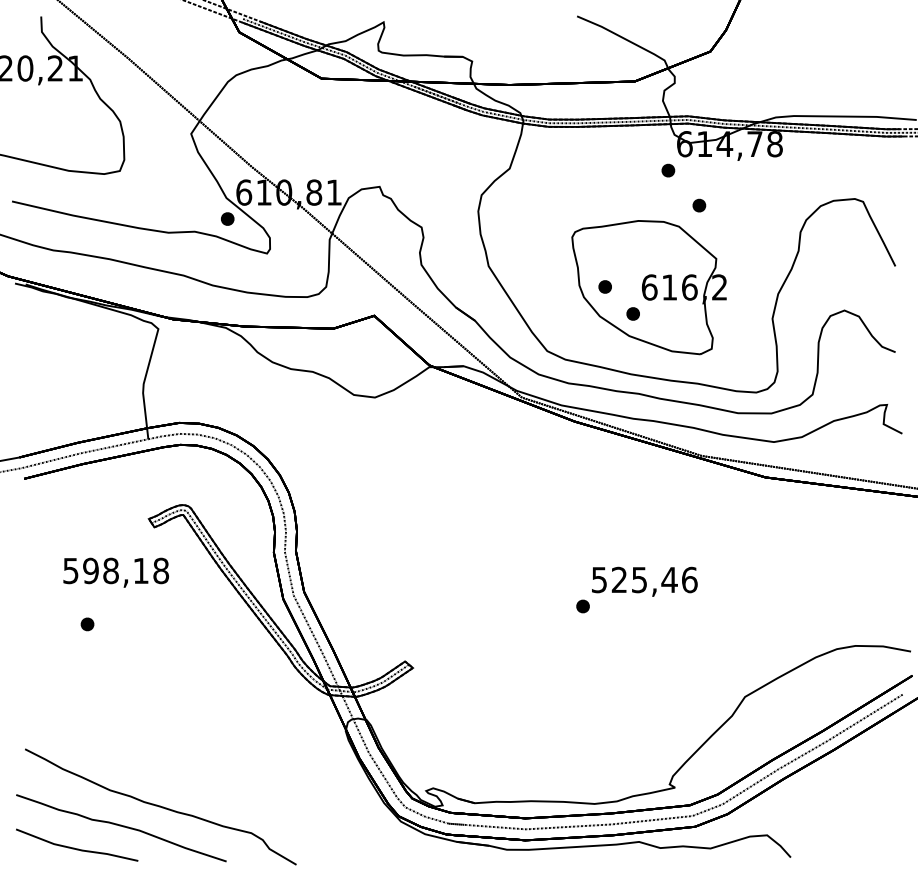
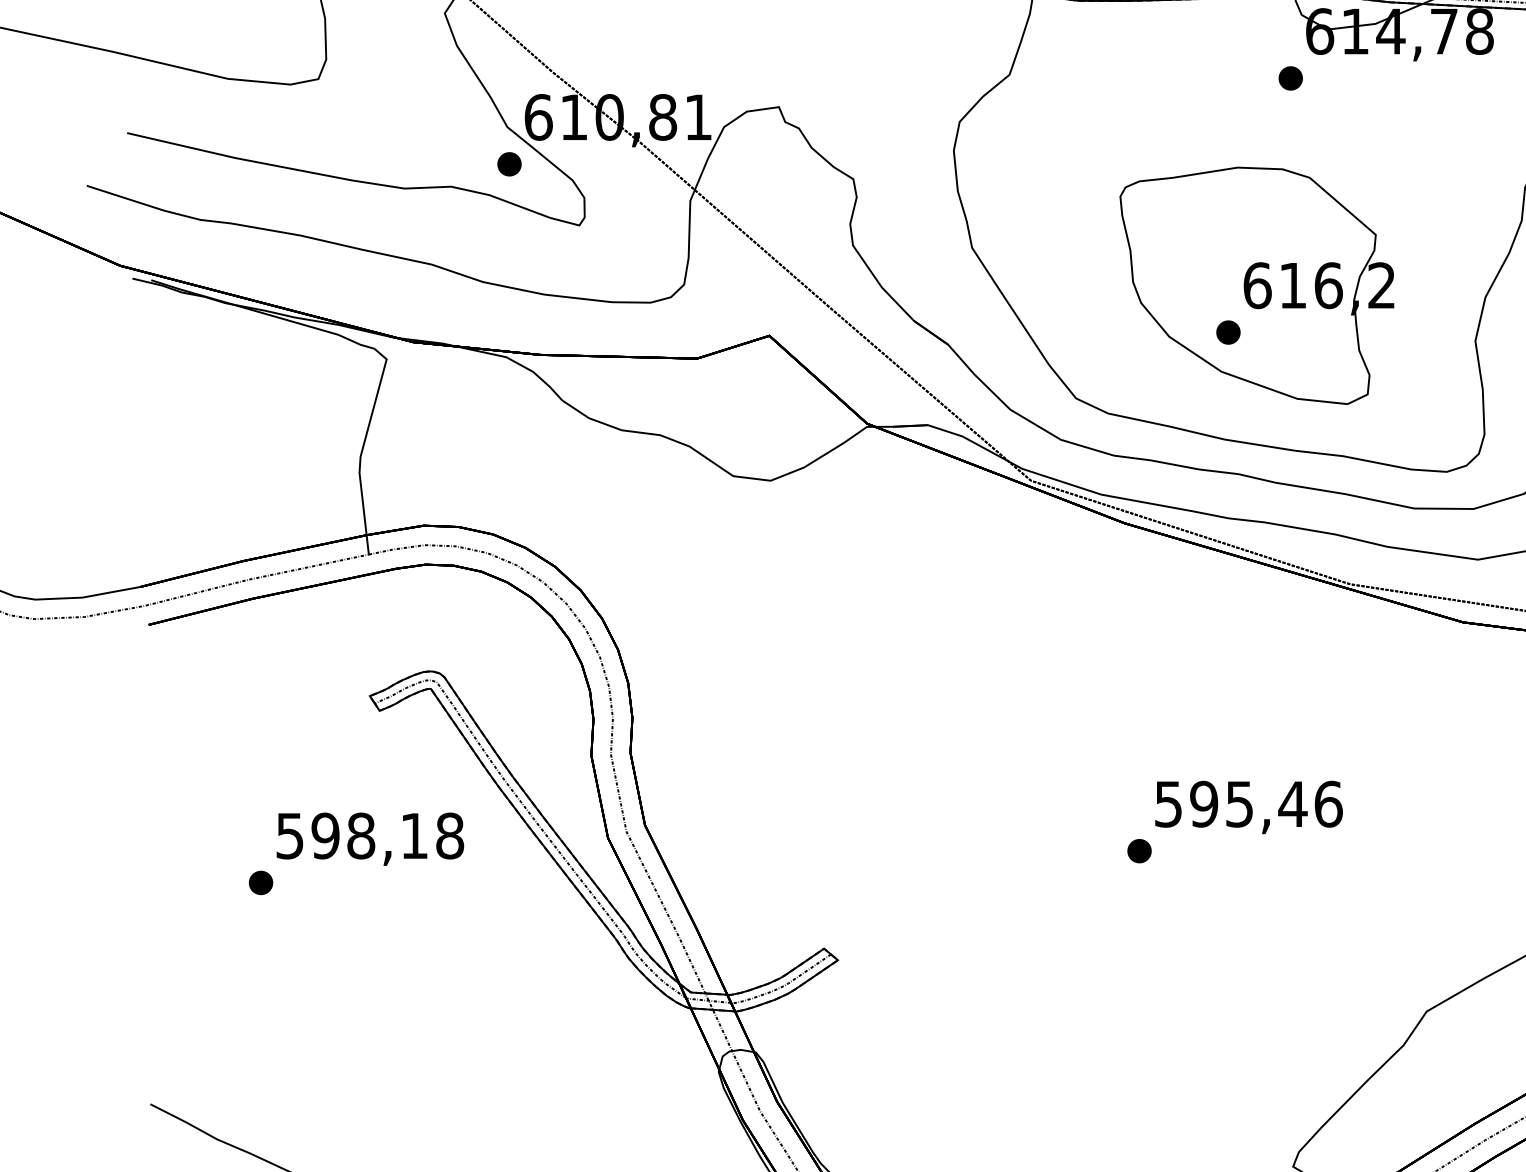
part: (699, 205) -> (1345, 140), removed
part: (604, 286) -> (1177, 283), removed
text: (115, 572) -> (369, 838), moved
text: (619, 580) -> (1204, 805), 525,46 -> 595,46

